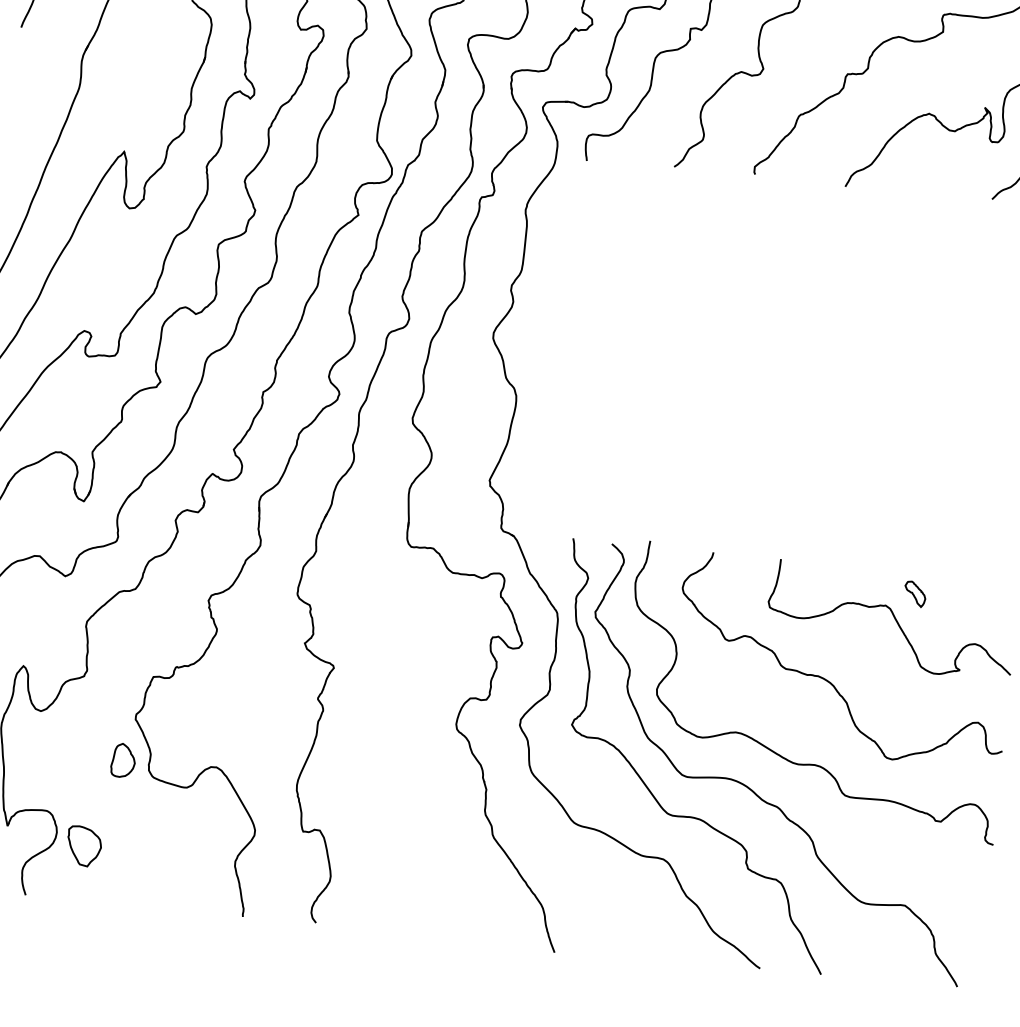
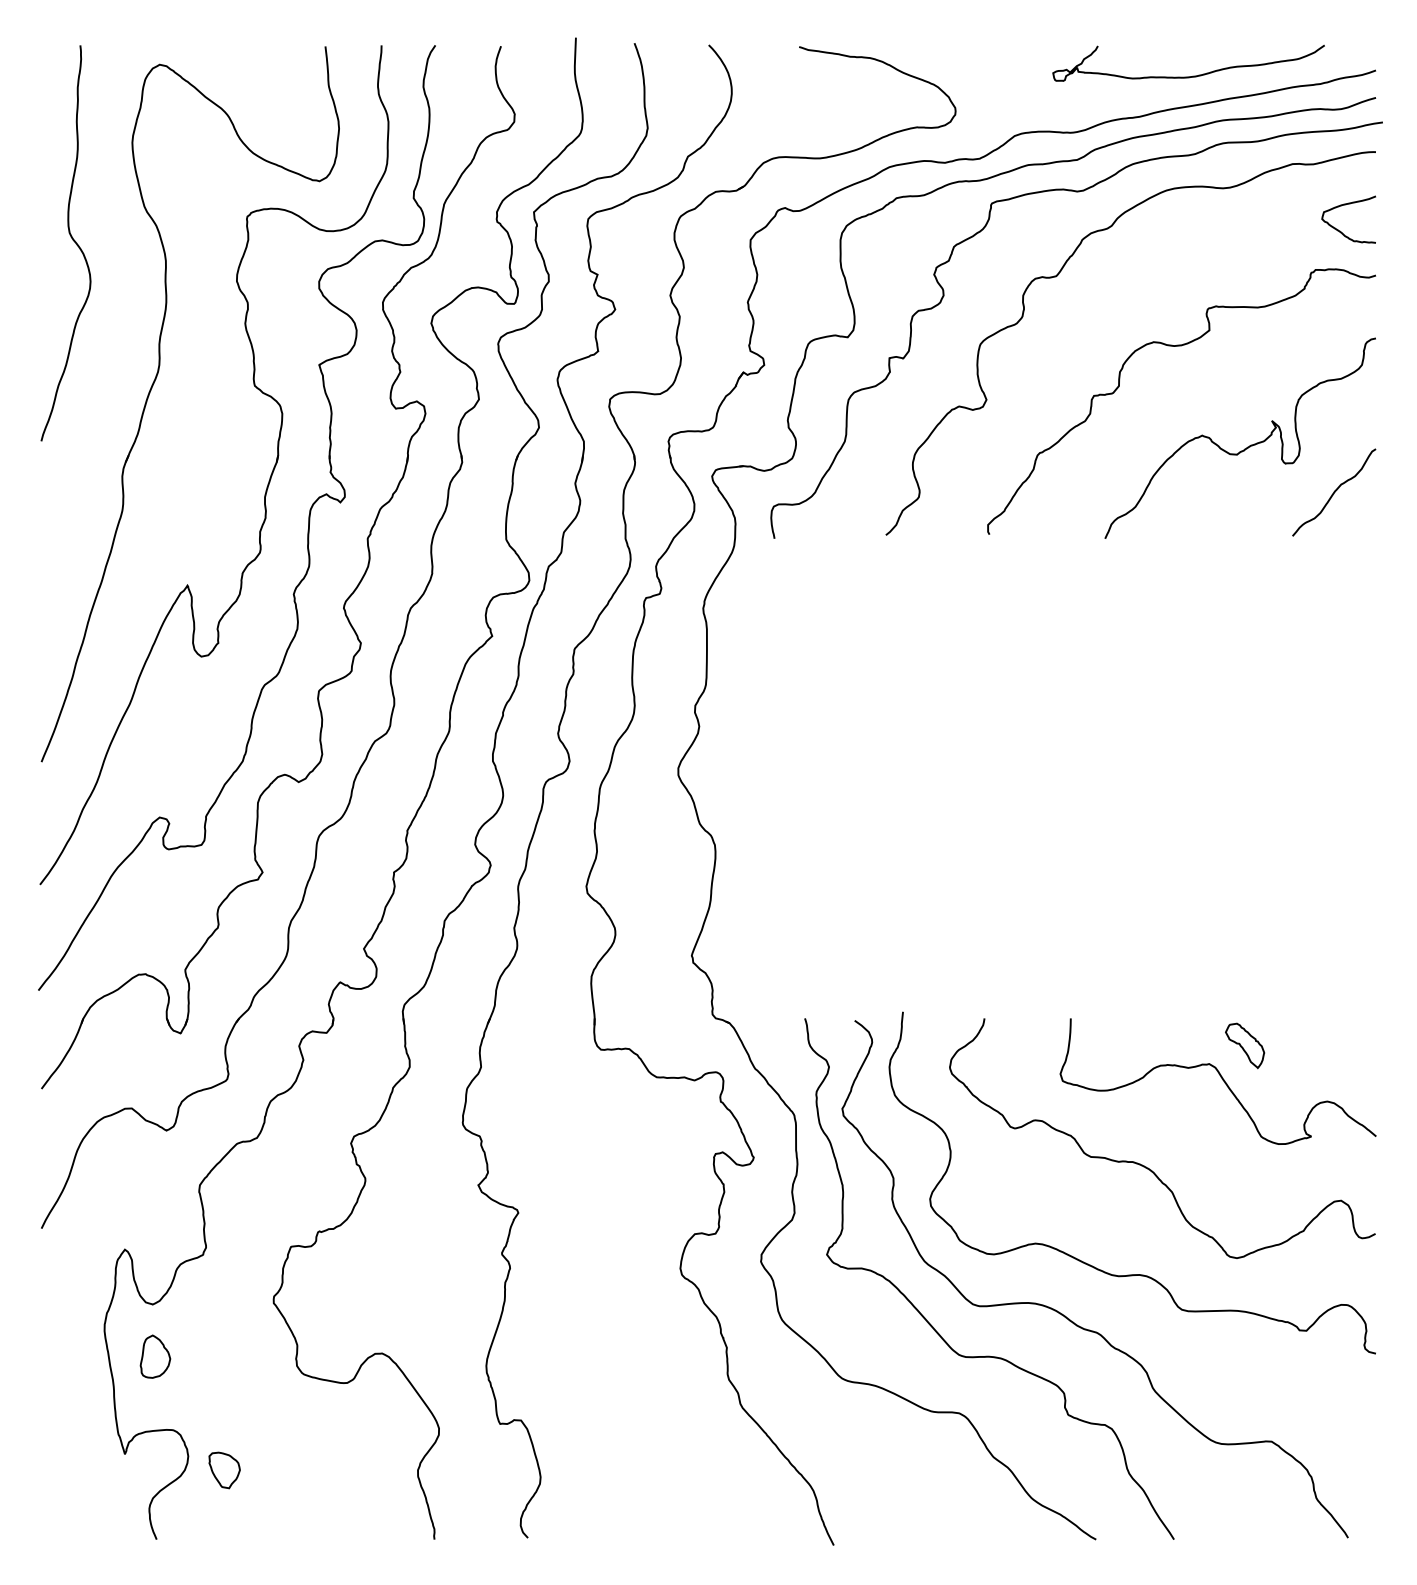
part: (915, 593) -> (1245, 1045), size x1.43
part: (123, 760) -> (155, 1356), moved
part: (84, 846) -> (224, 1470), size x0.71

